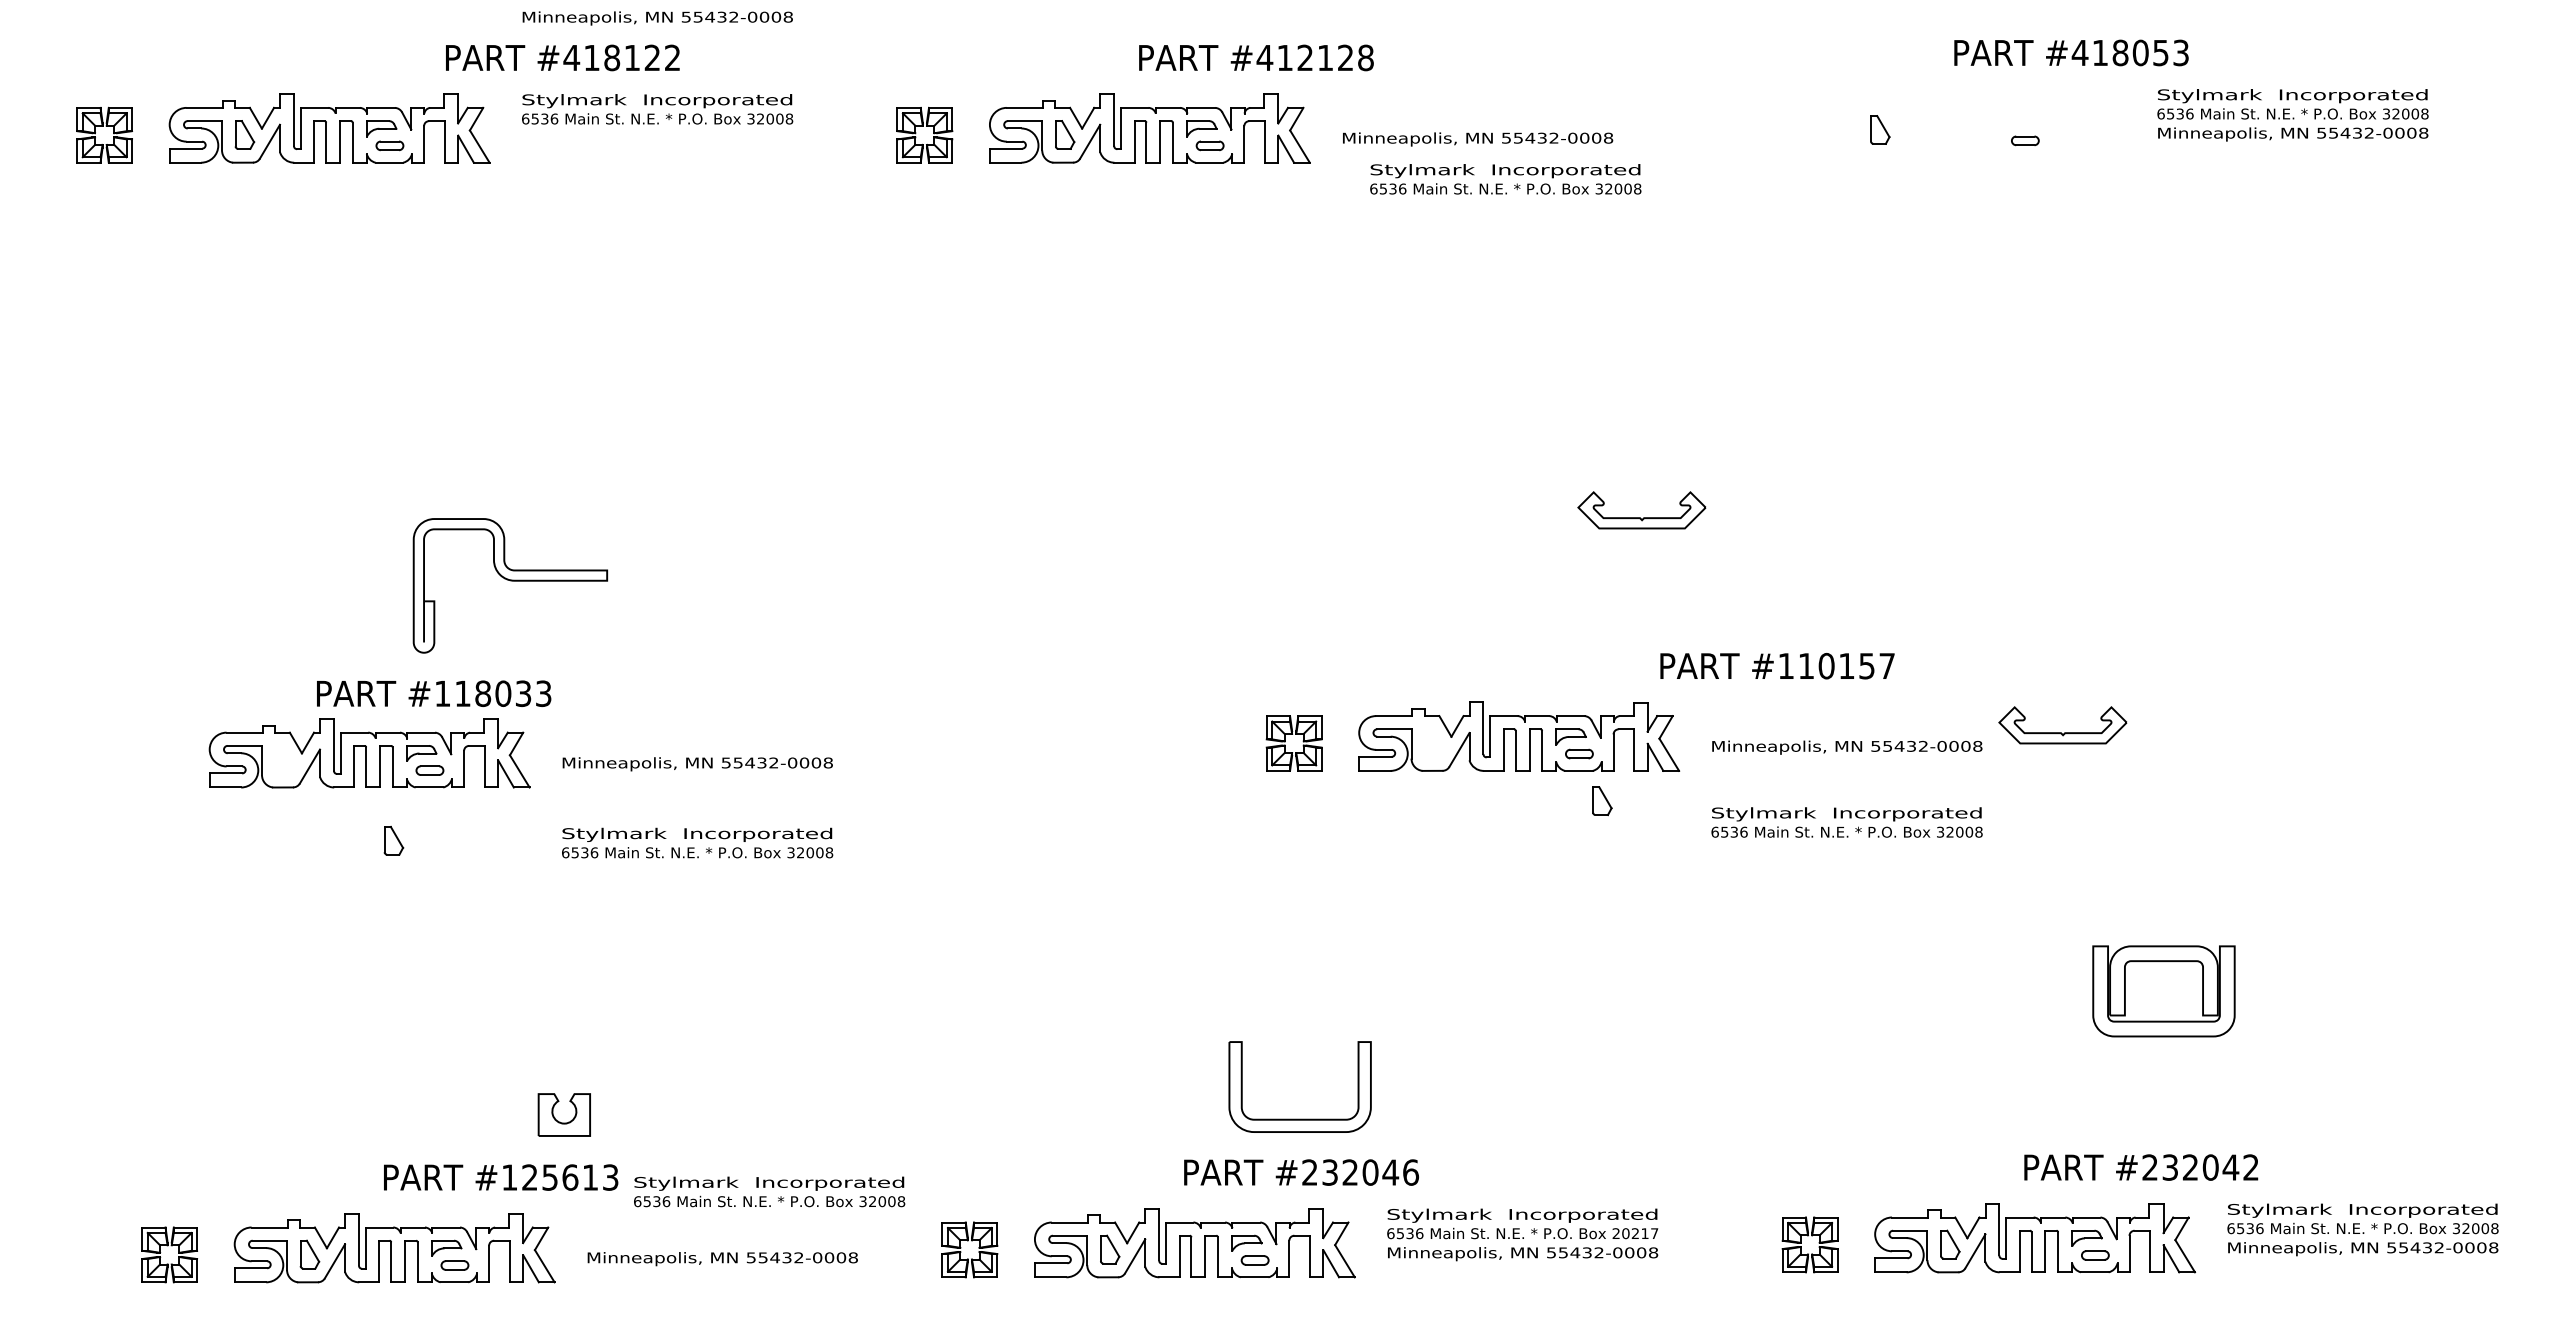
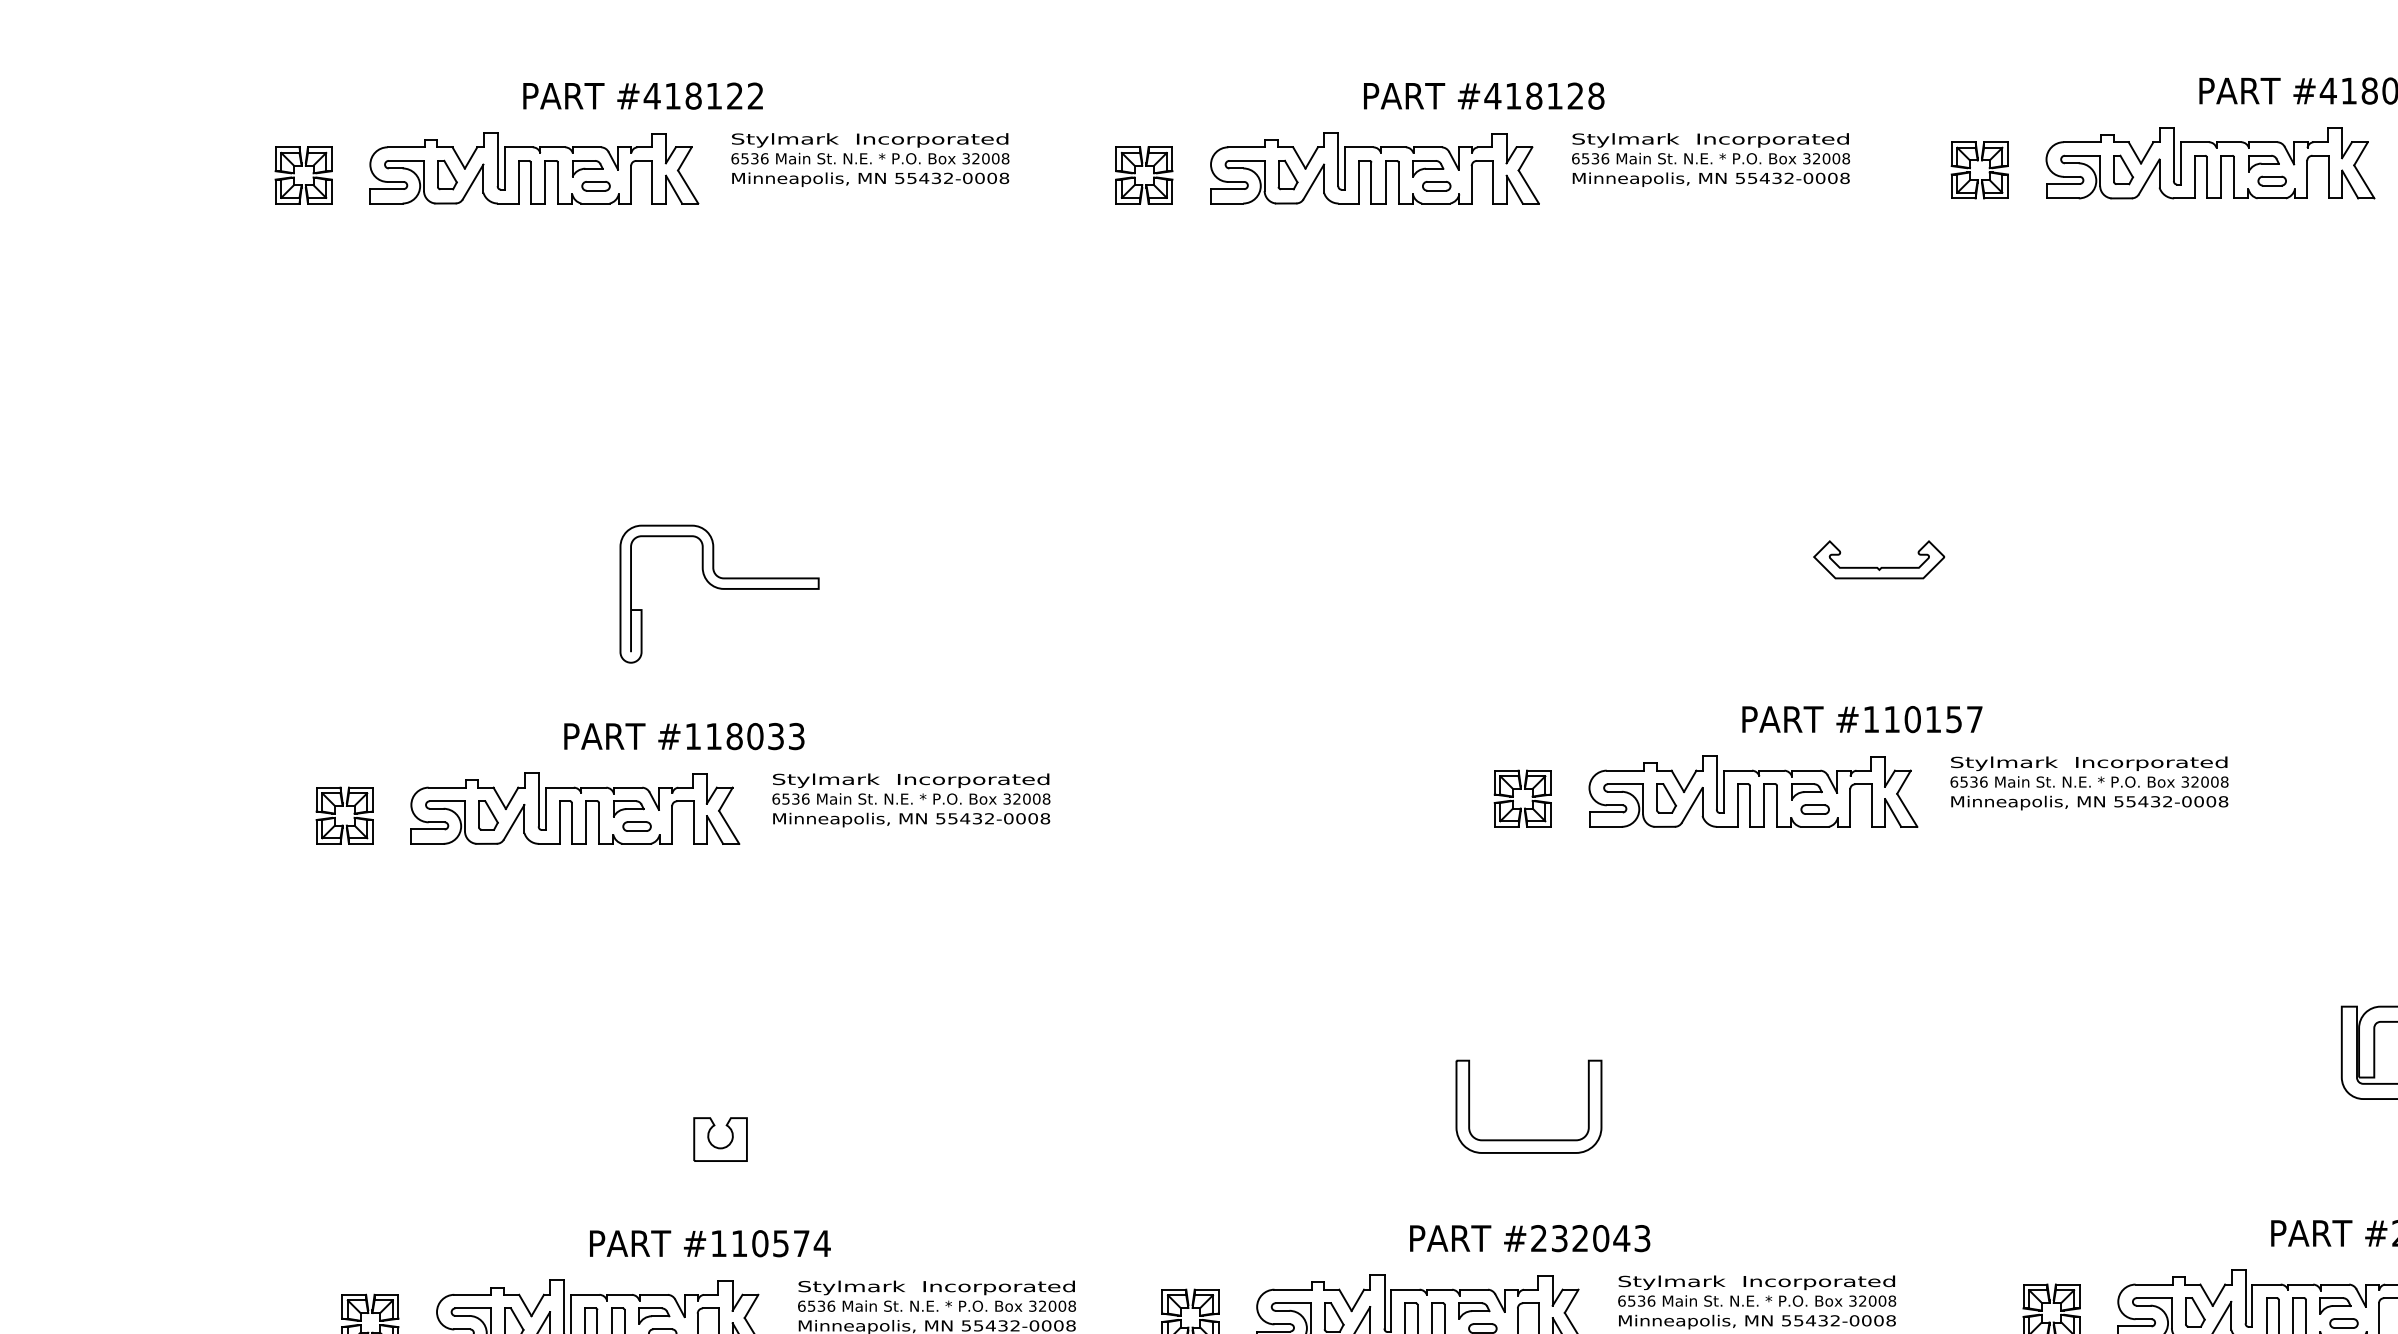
text: (657, 18) -> (870, 179), moved
text: (562, 57) -> (642, 95), moved
text: (1305, 57) -> (1534, 95), #412128 -> #418128
part: (1738, 121) -> (1978, 161), added
part: (1964, 123) -> (2209, 163), added
text: (1505, 179) -> (1710, 148), moved
curve: (510, 581) -> (719, 589), moved
text: (1777, 666) -> (1862, 719), moved
text: (434, 693) -> (684, 736), moved
part: (2061, 732) -> (2309, 787), removed
part: (143, 751) -> (343, 806), added
part: (1602, 801) -> (1666, 798), moved
text: (1846, 822) -> (2088, 772), moved
part: (393, 840) -> (488, 815), moved
text: (697, 842) -> (911, 788), moved
part: (1299, 1118) -> (1528, 1139), moved
part: (560, 1121) -> (716, 1146), moved
text: (1411, 1172) -> (1643, 1238), #232046 -> #232043
text: (570, 1177) -> (781, 1243), #125613 -> #110574
text: (769, 1191) -> (936, 1295), moved
text: (1635, 1233) -> (1872, 1300), 20217 -> 32008

